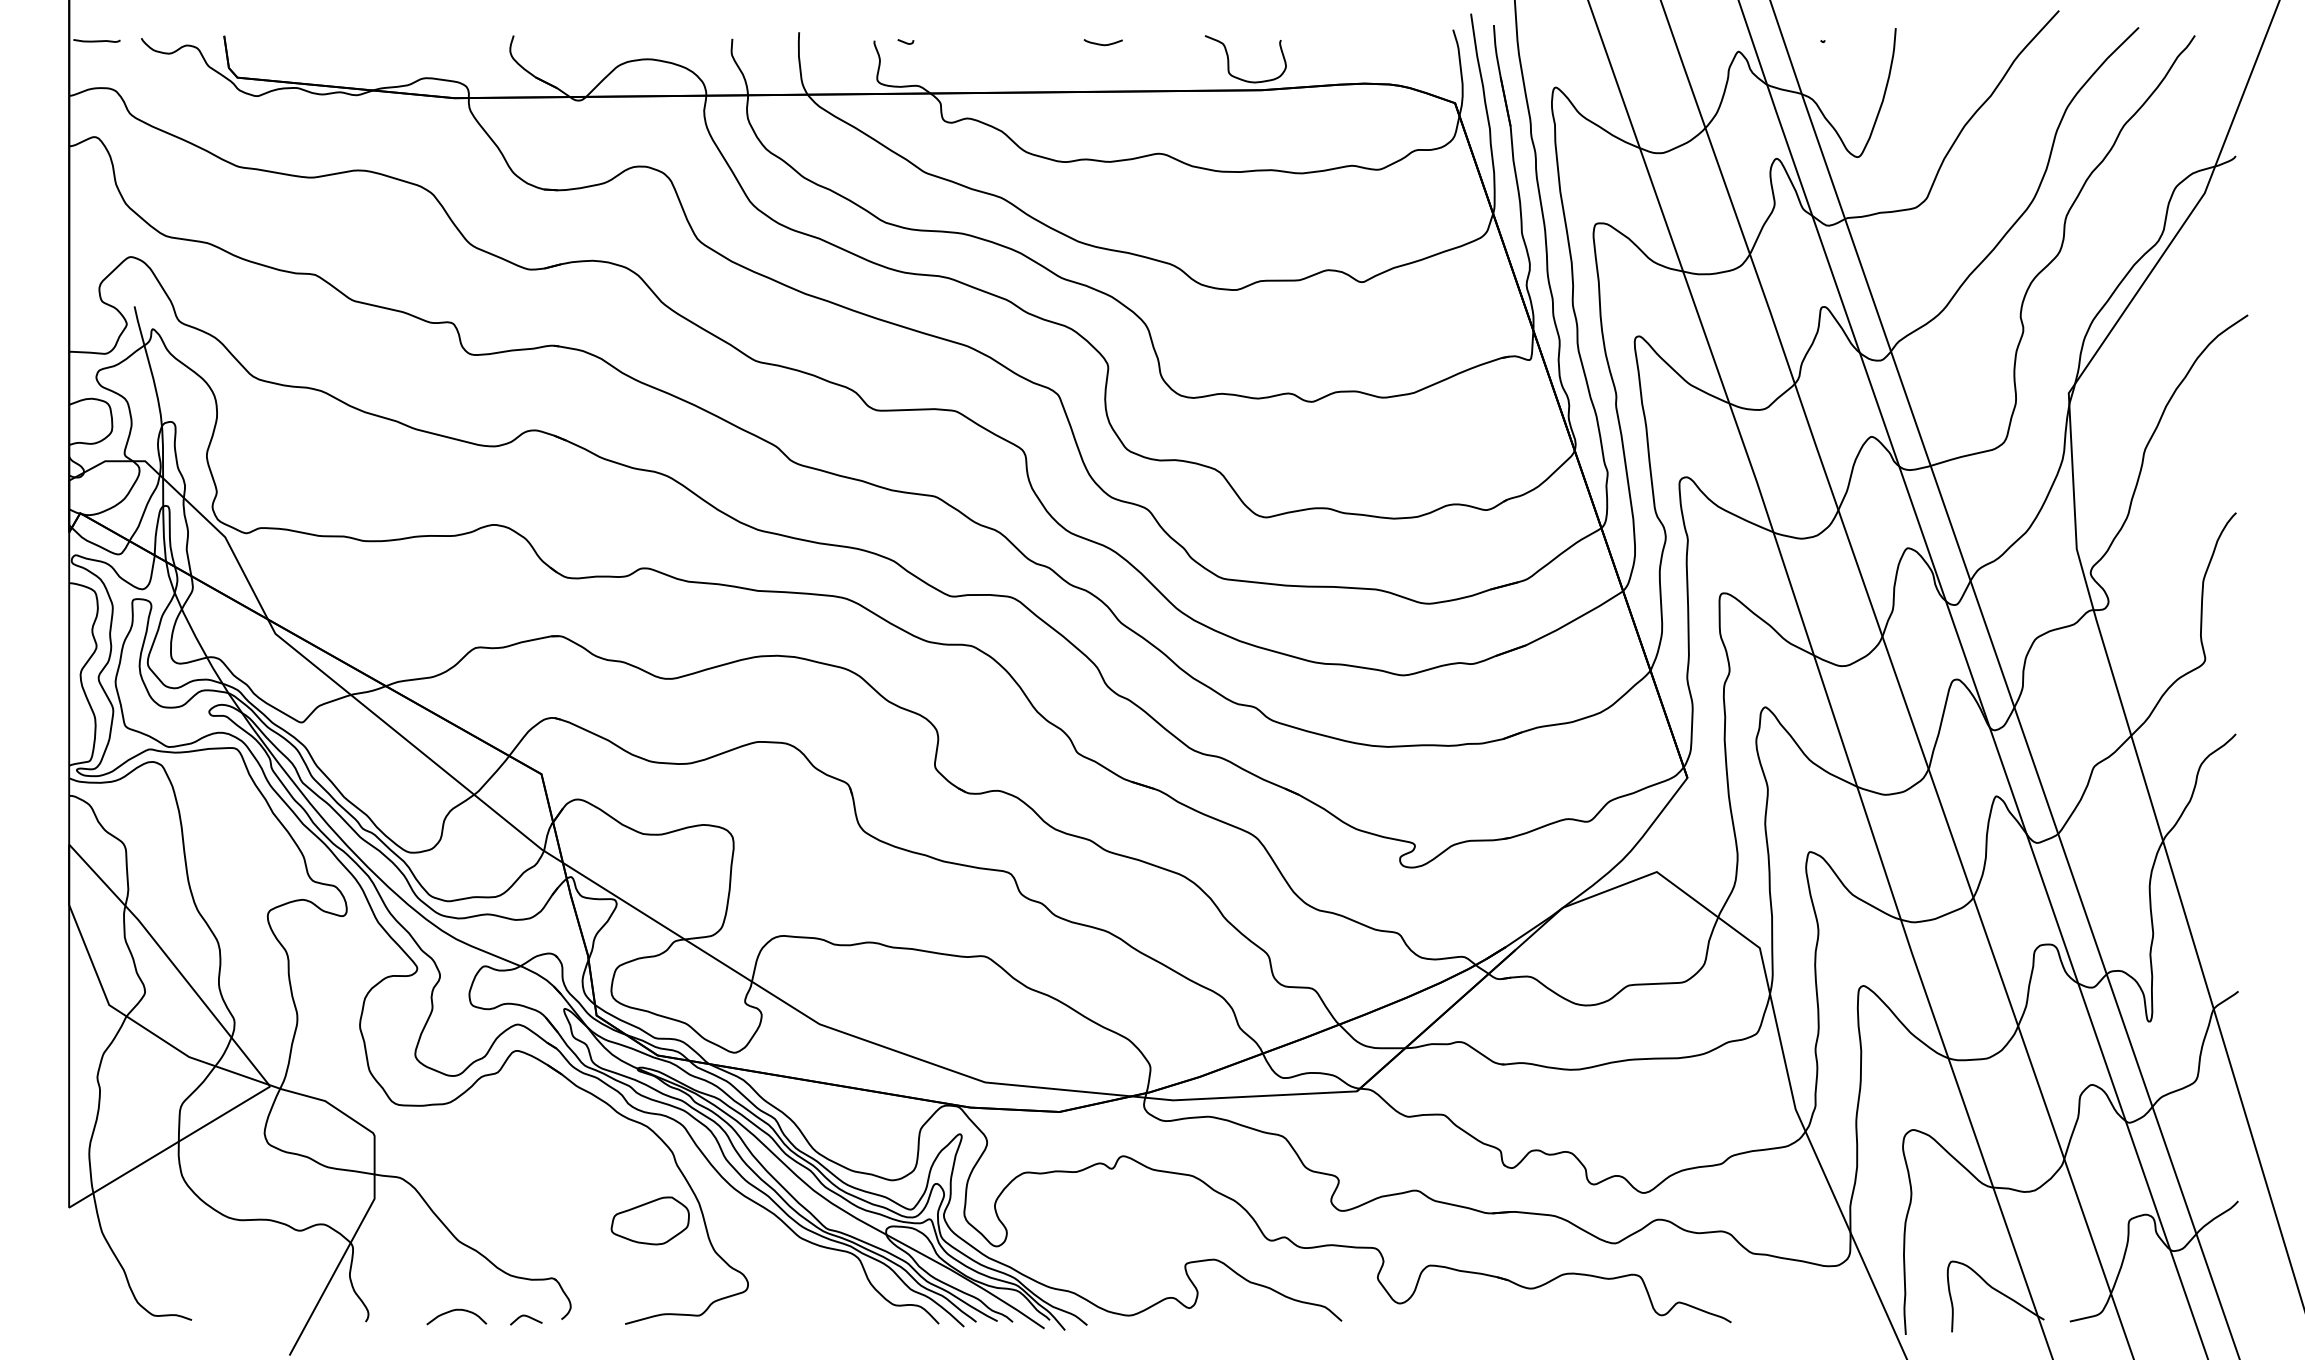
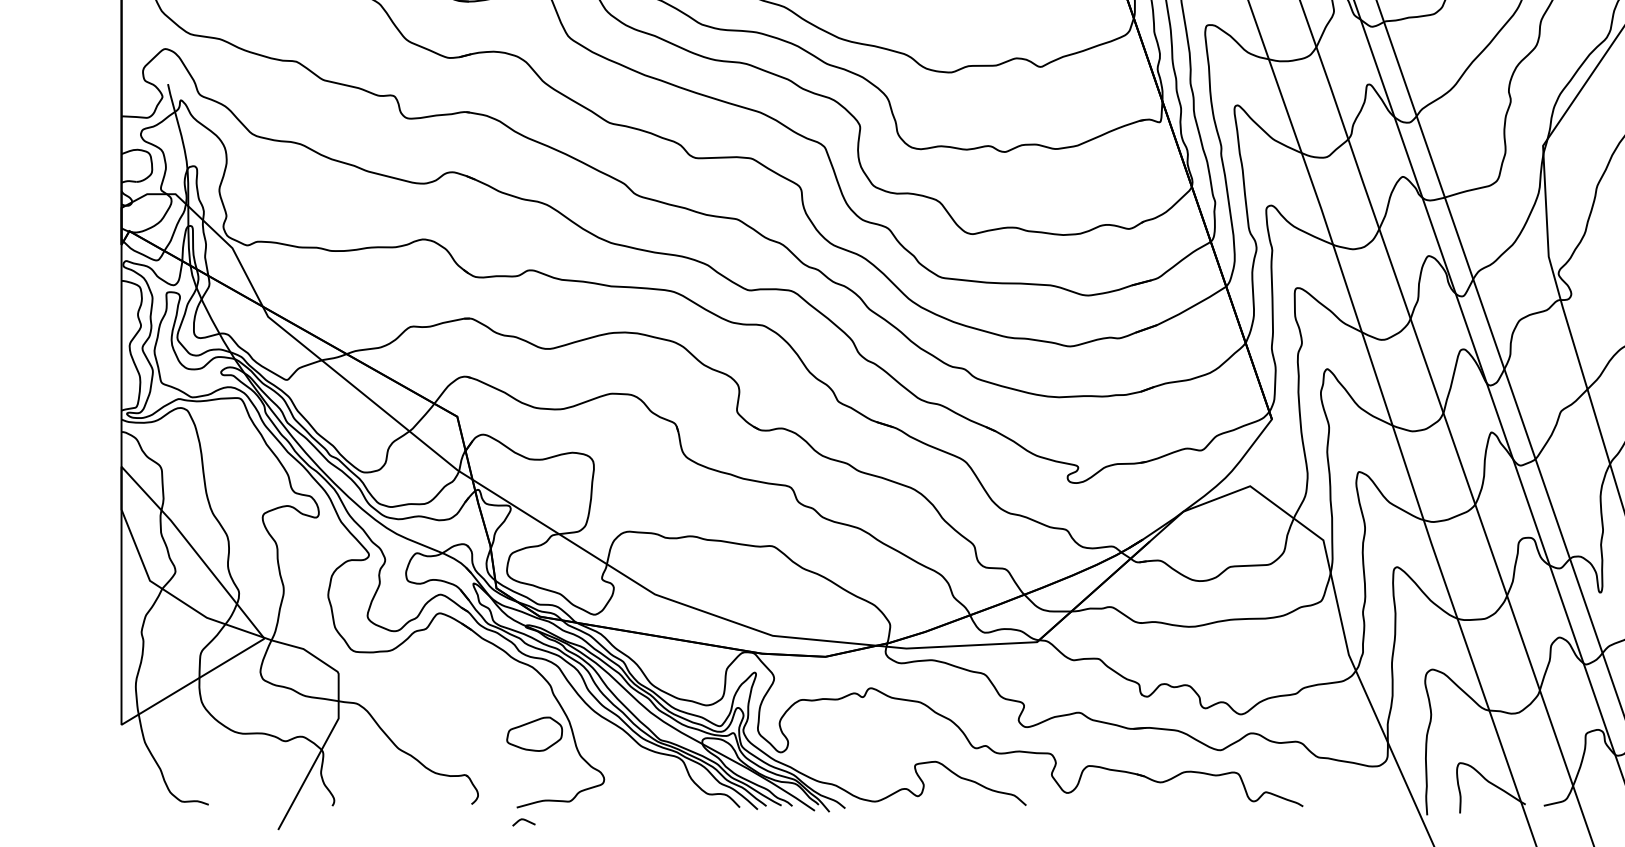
curve: (454, 1311) -> (395, 798), removed
curve: (527, 1317) -> (524, 820), moved

